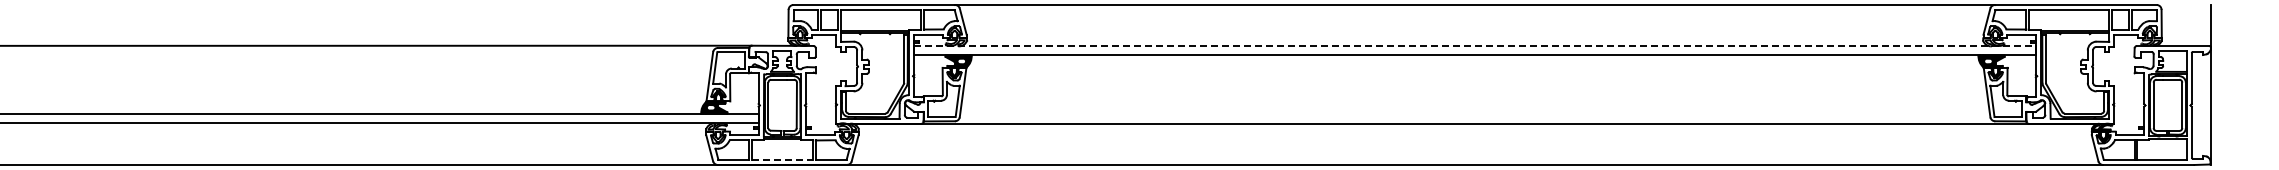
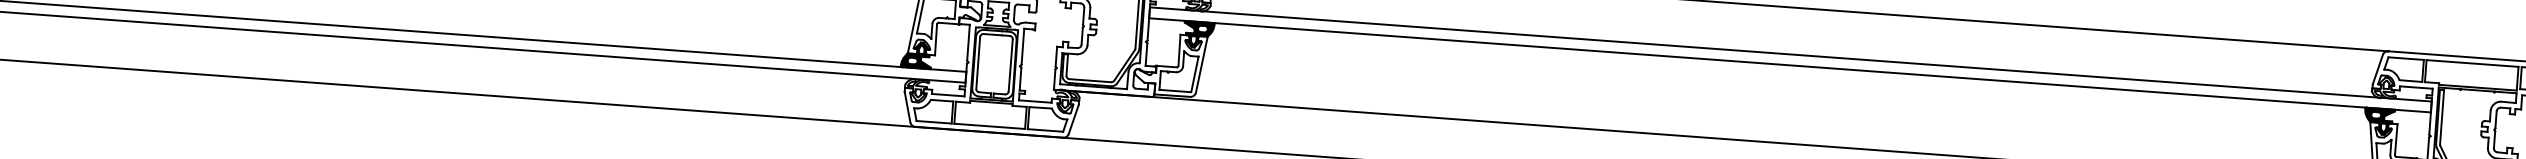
line: (1475, 45) -> (1791, 53), dashed -> solid
line: (782, 159) -> (989, 126), dashed -> solid

